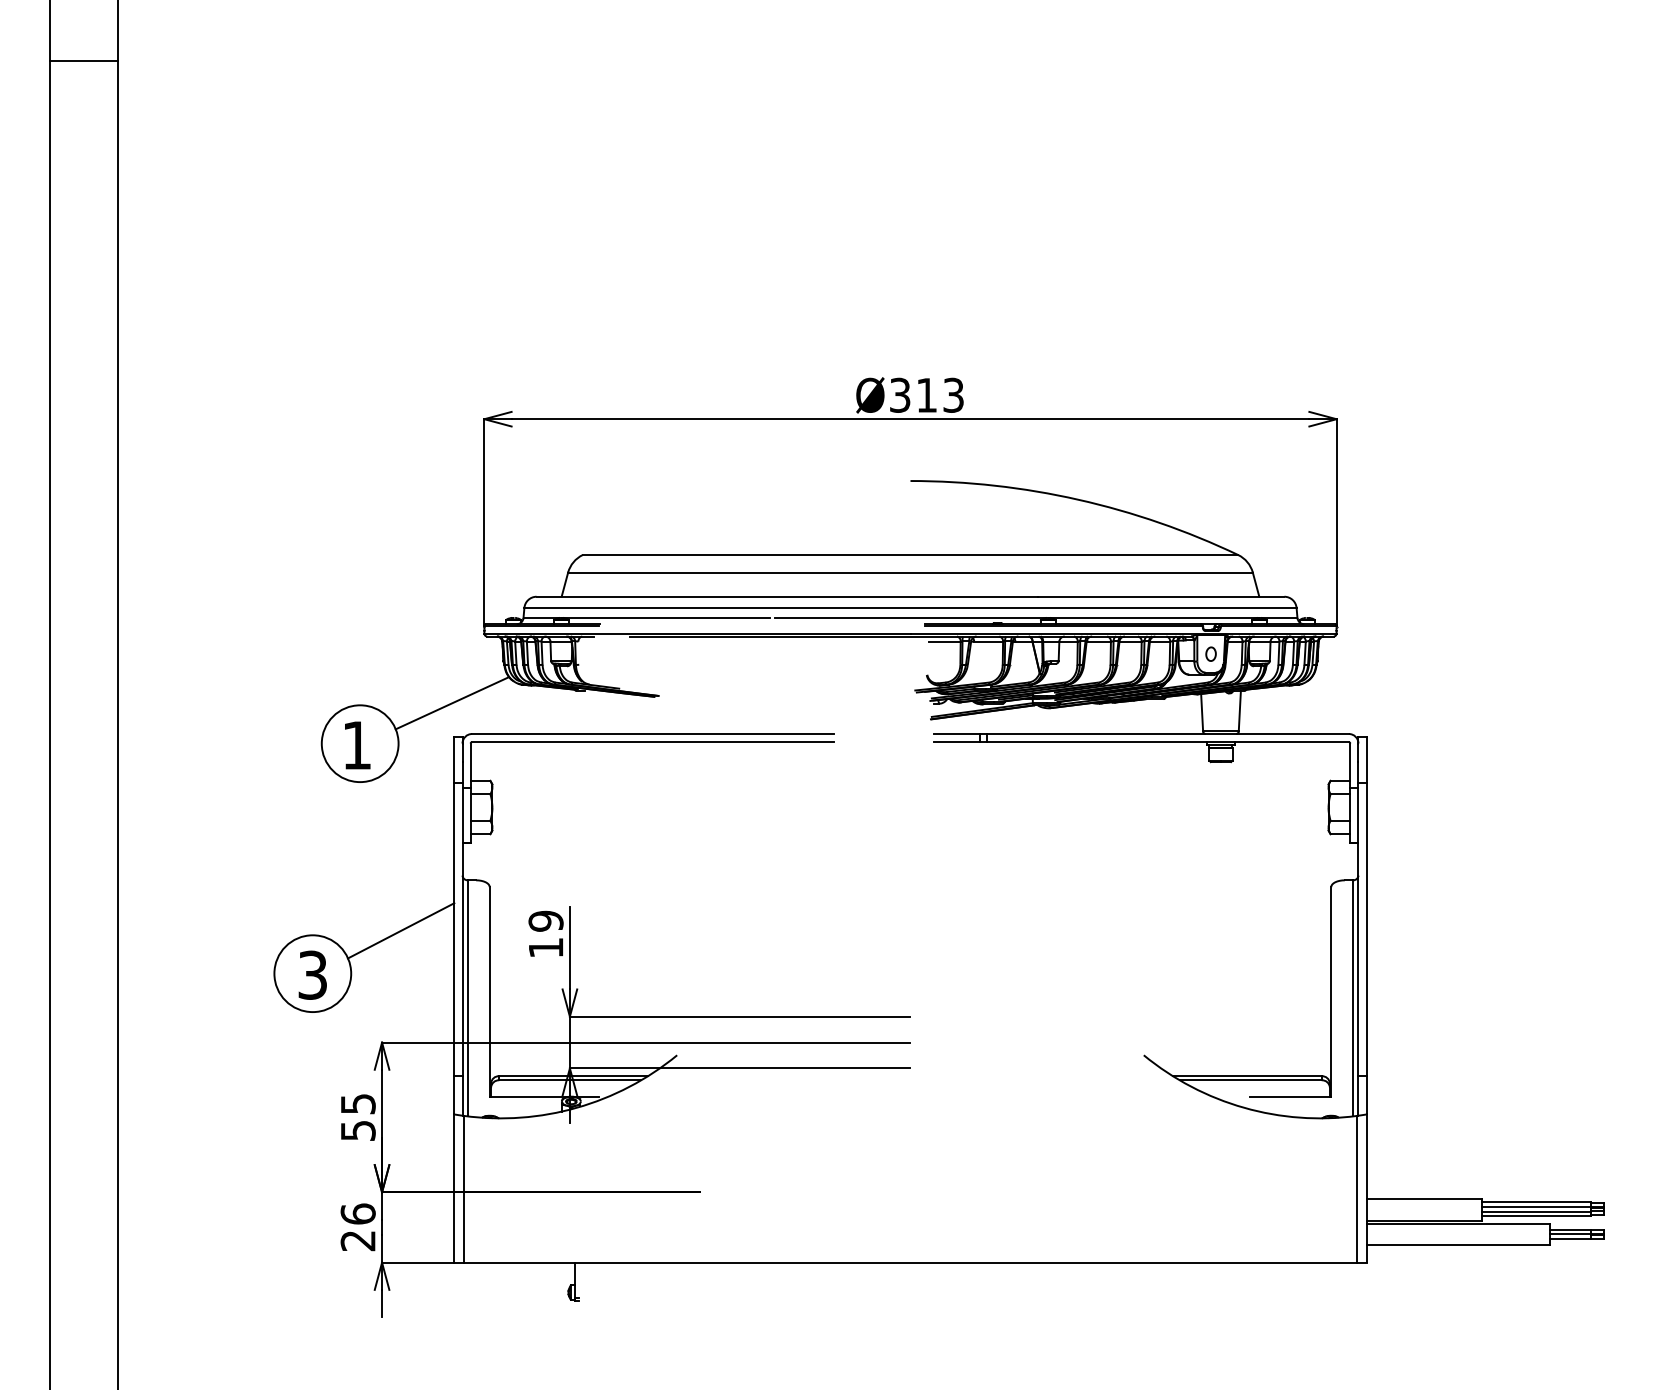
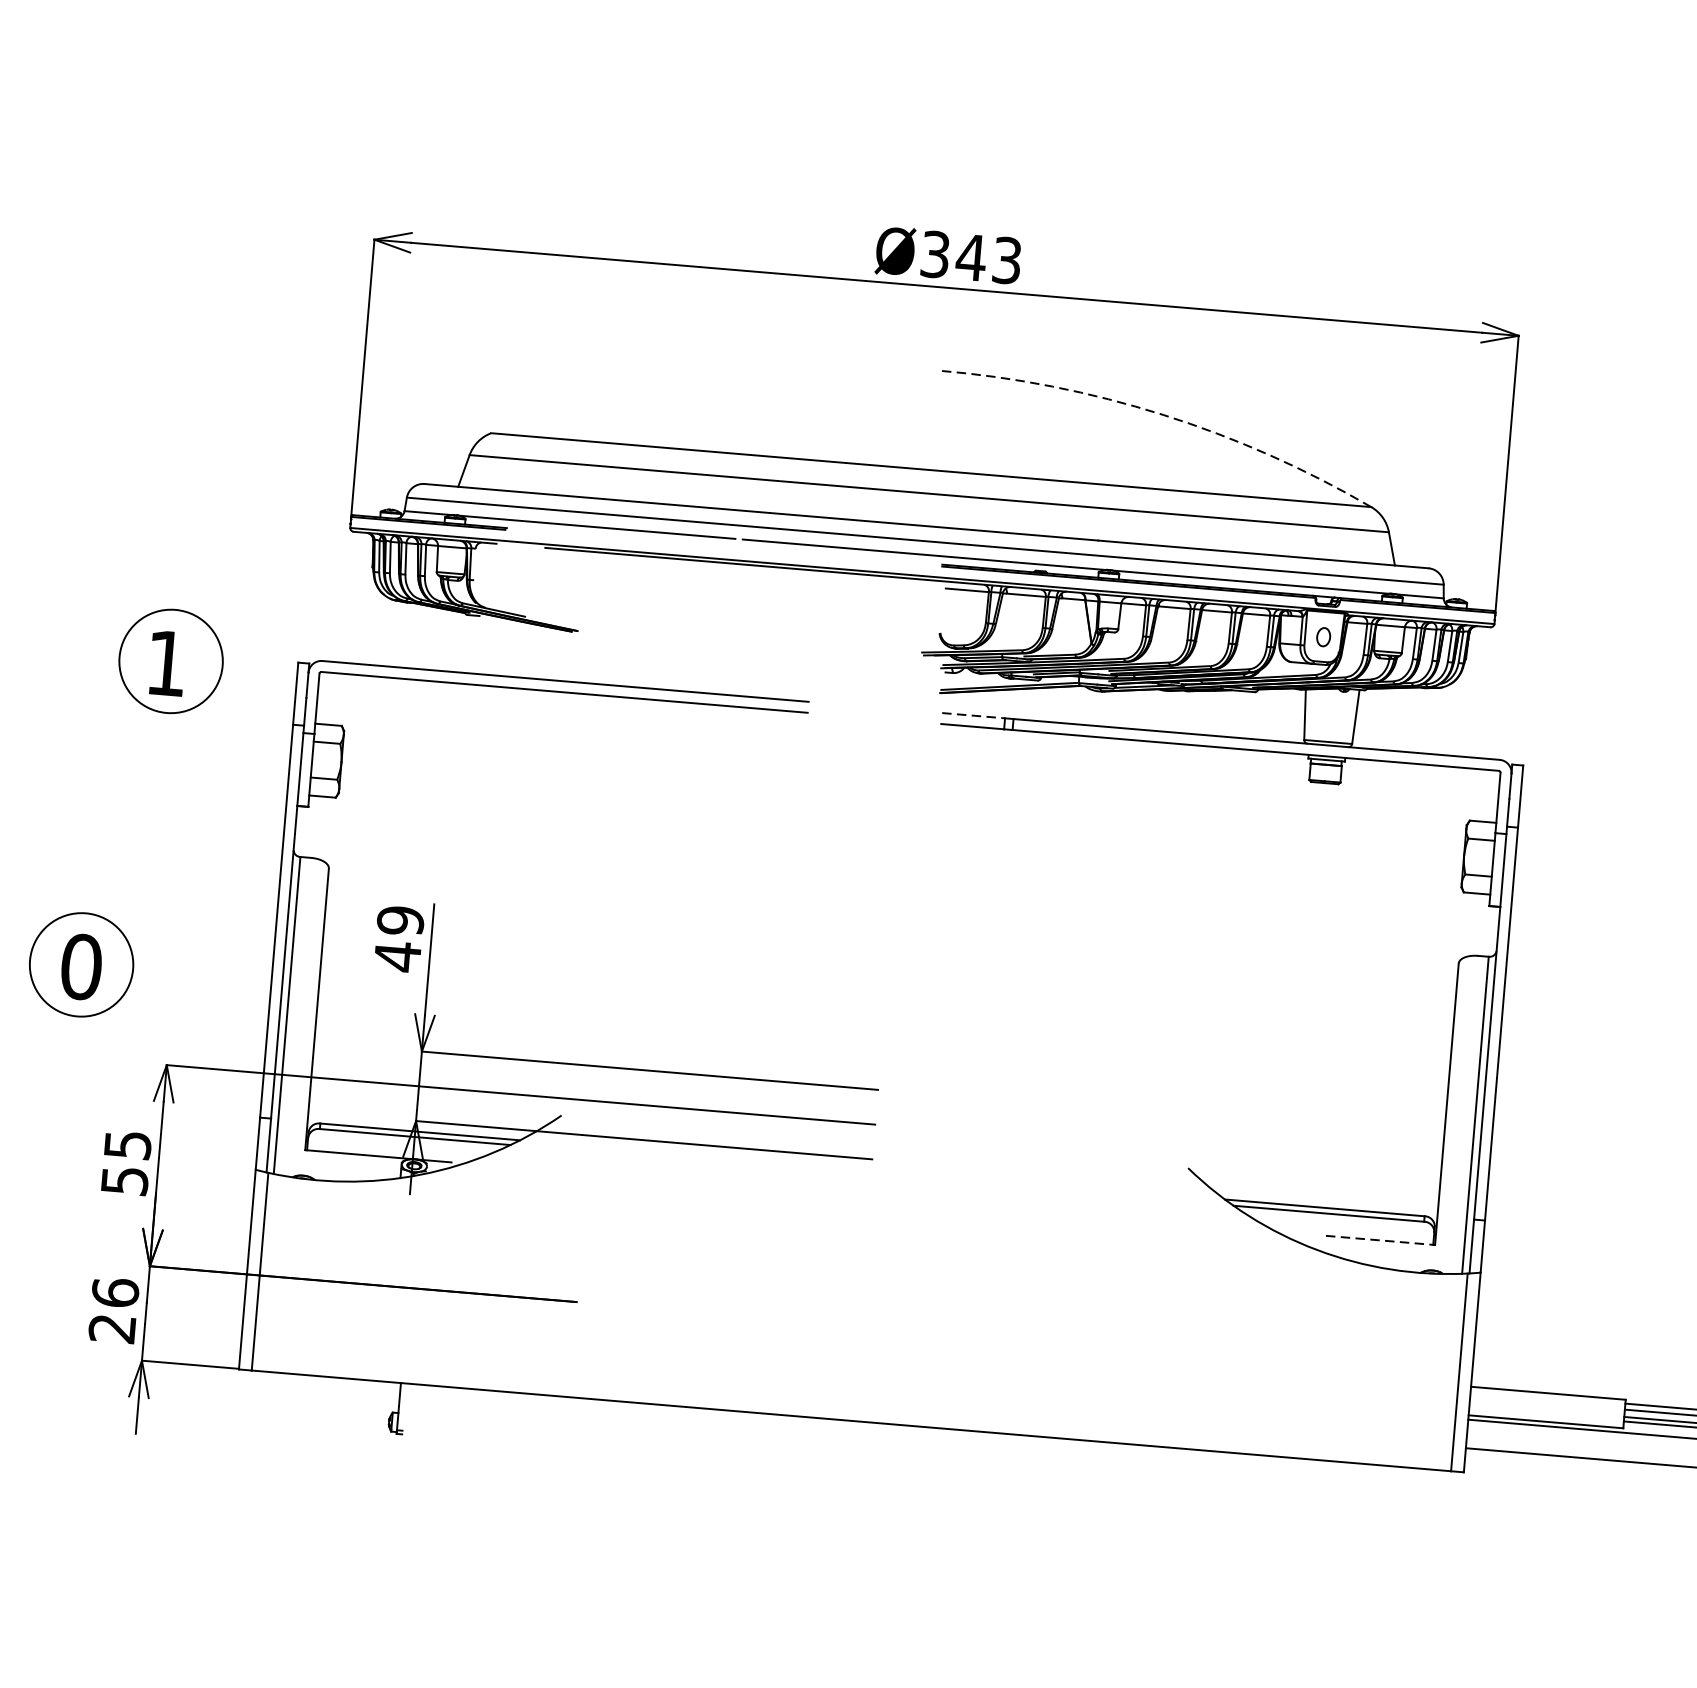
text: (926, 395) -> (970, 257), Ø313 -> Ø343
arc: (1078, 499) -> (1163, 414), solid -> dashed
line: (452, 703) -> (299, 617), removed
line: (957, 734) -> (974, 716), solid -> dashed
line: (401, 930) -> (205, 916), removed
text: (546, 948) -> (398, 957), 19 -> 49
text: (312, 974) -> (81, 965), 3 -> 0
line: (1290, 1096) -> (1380, 1239), solid -> dashed

